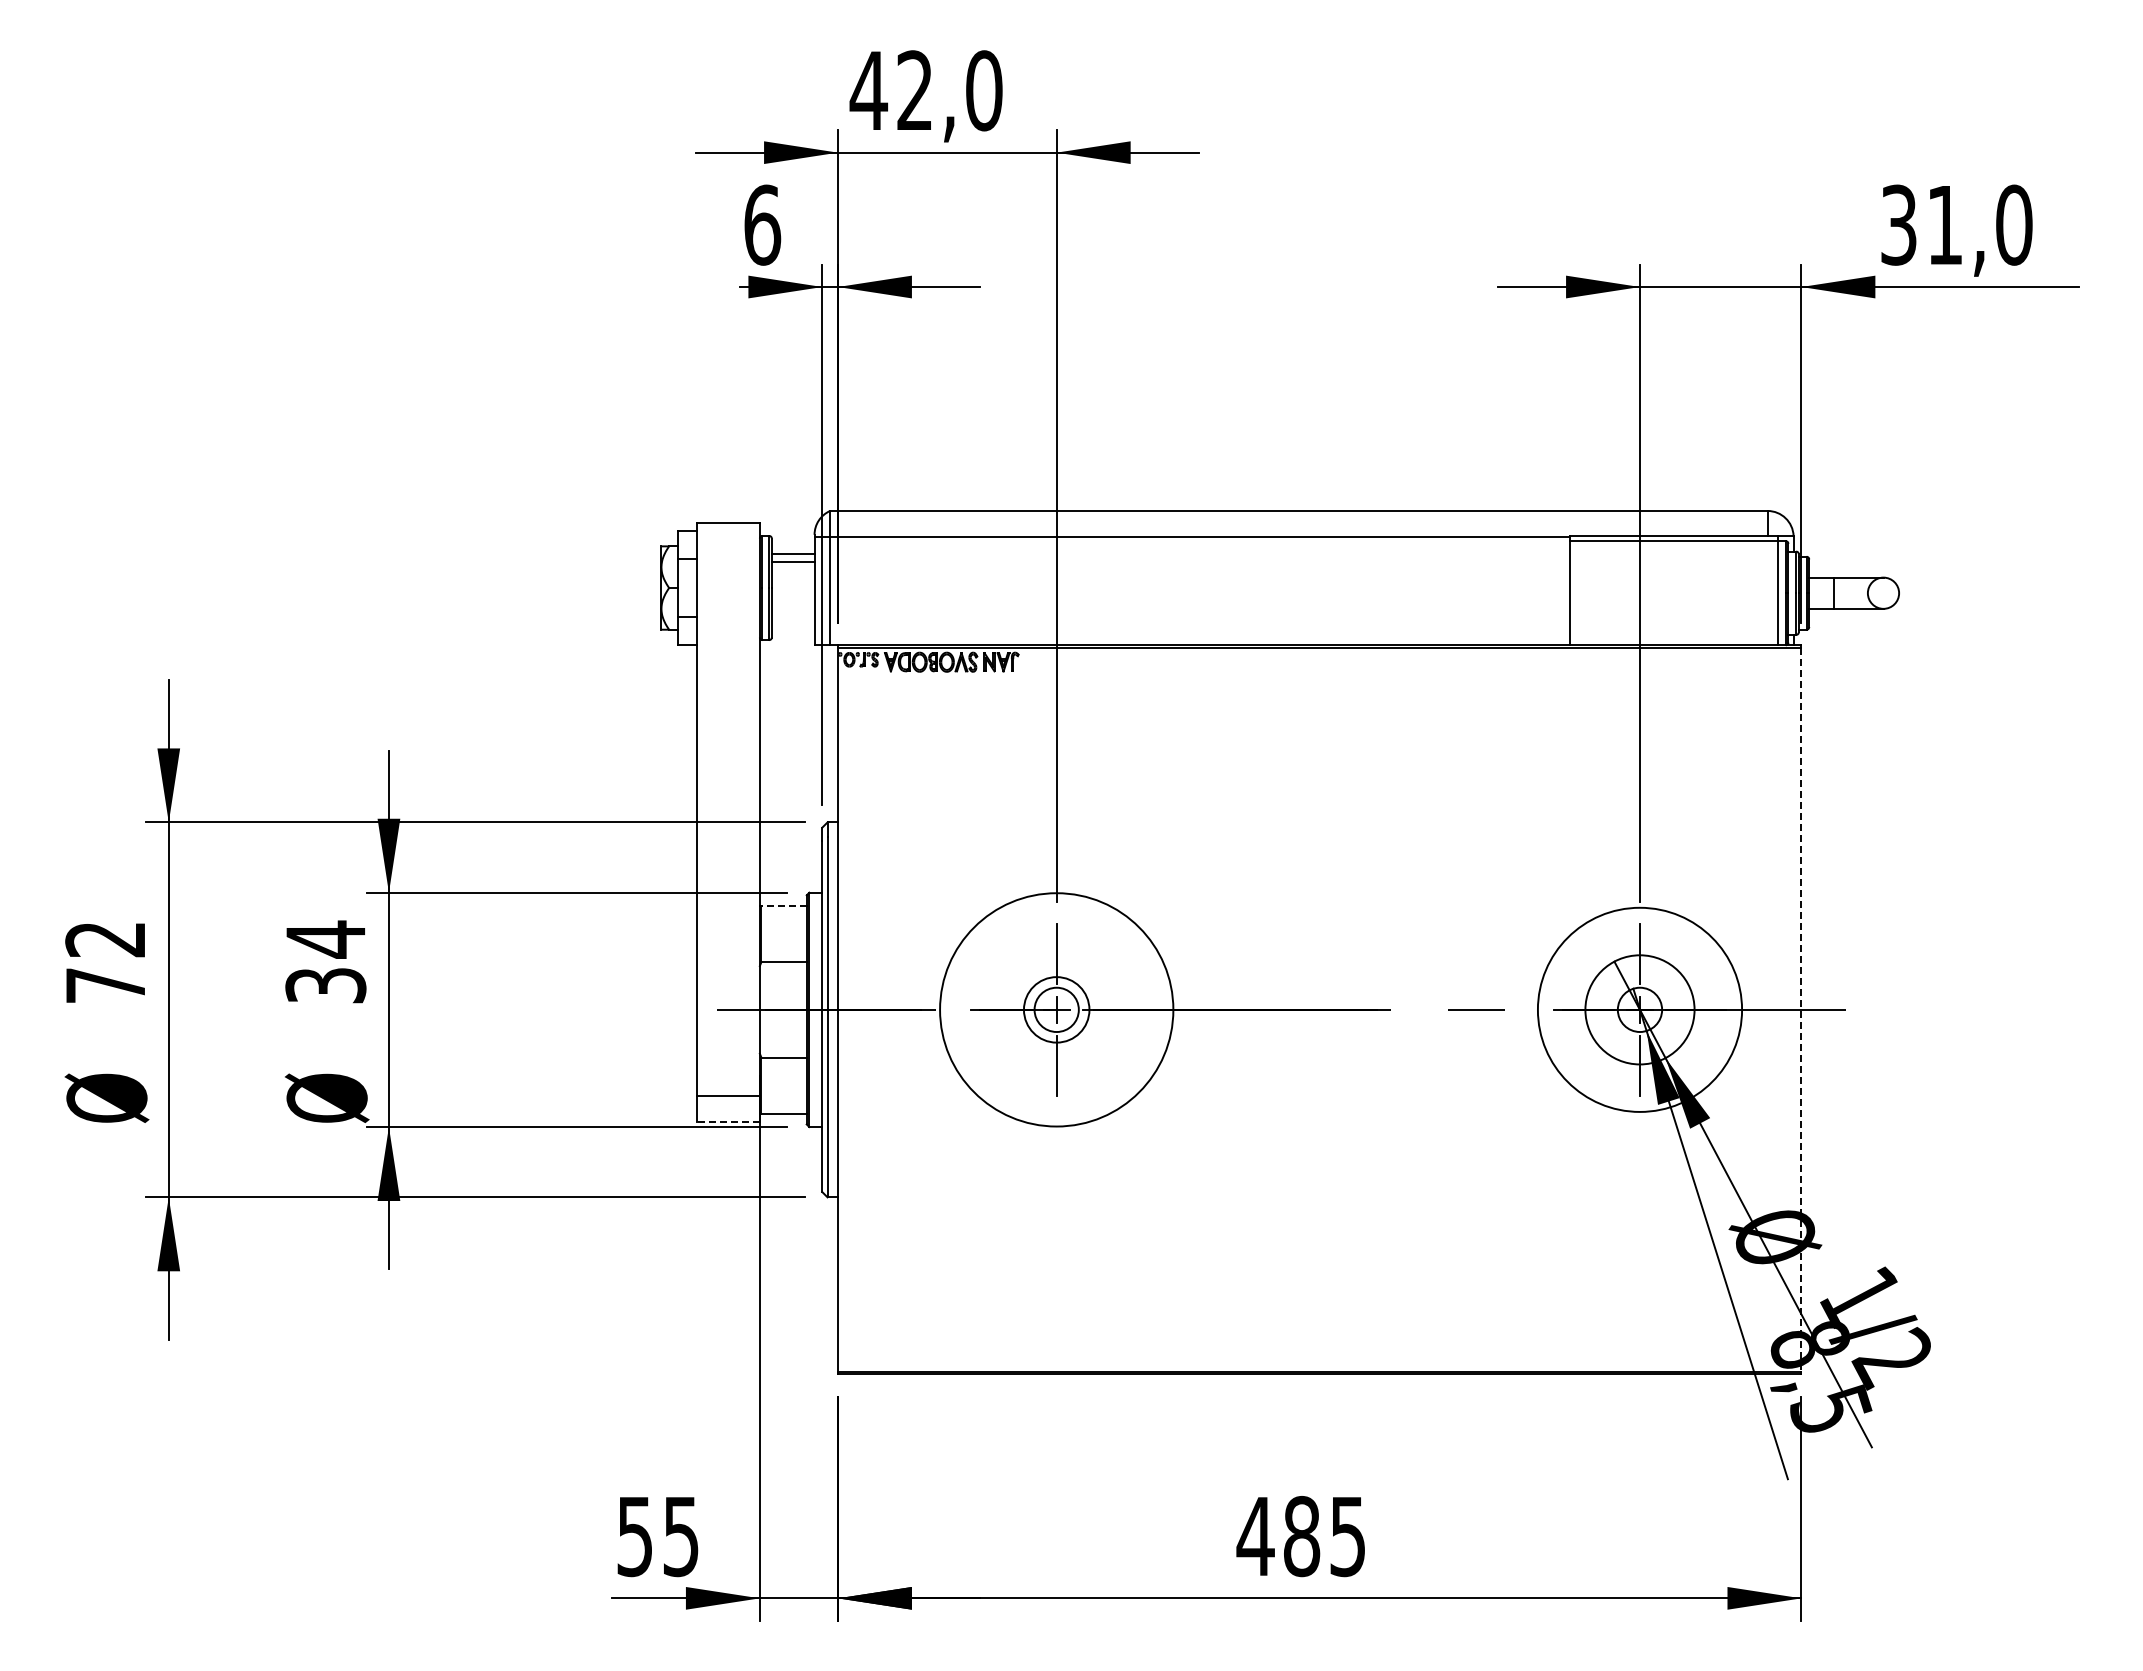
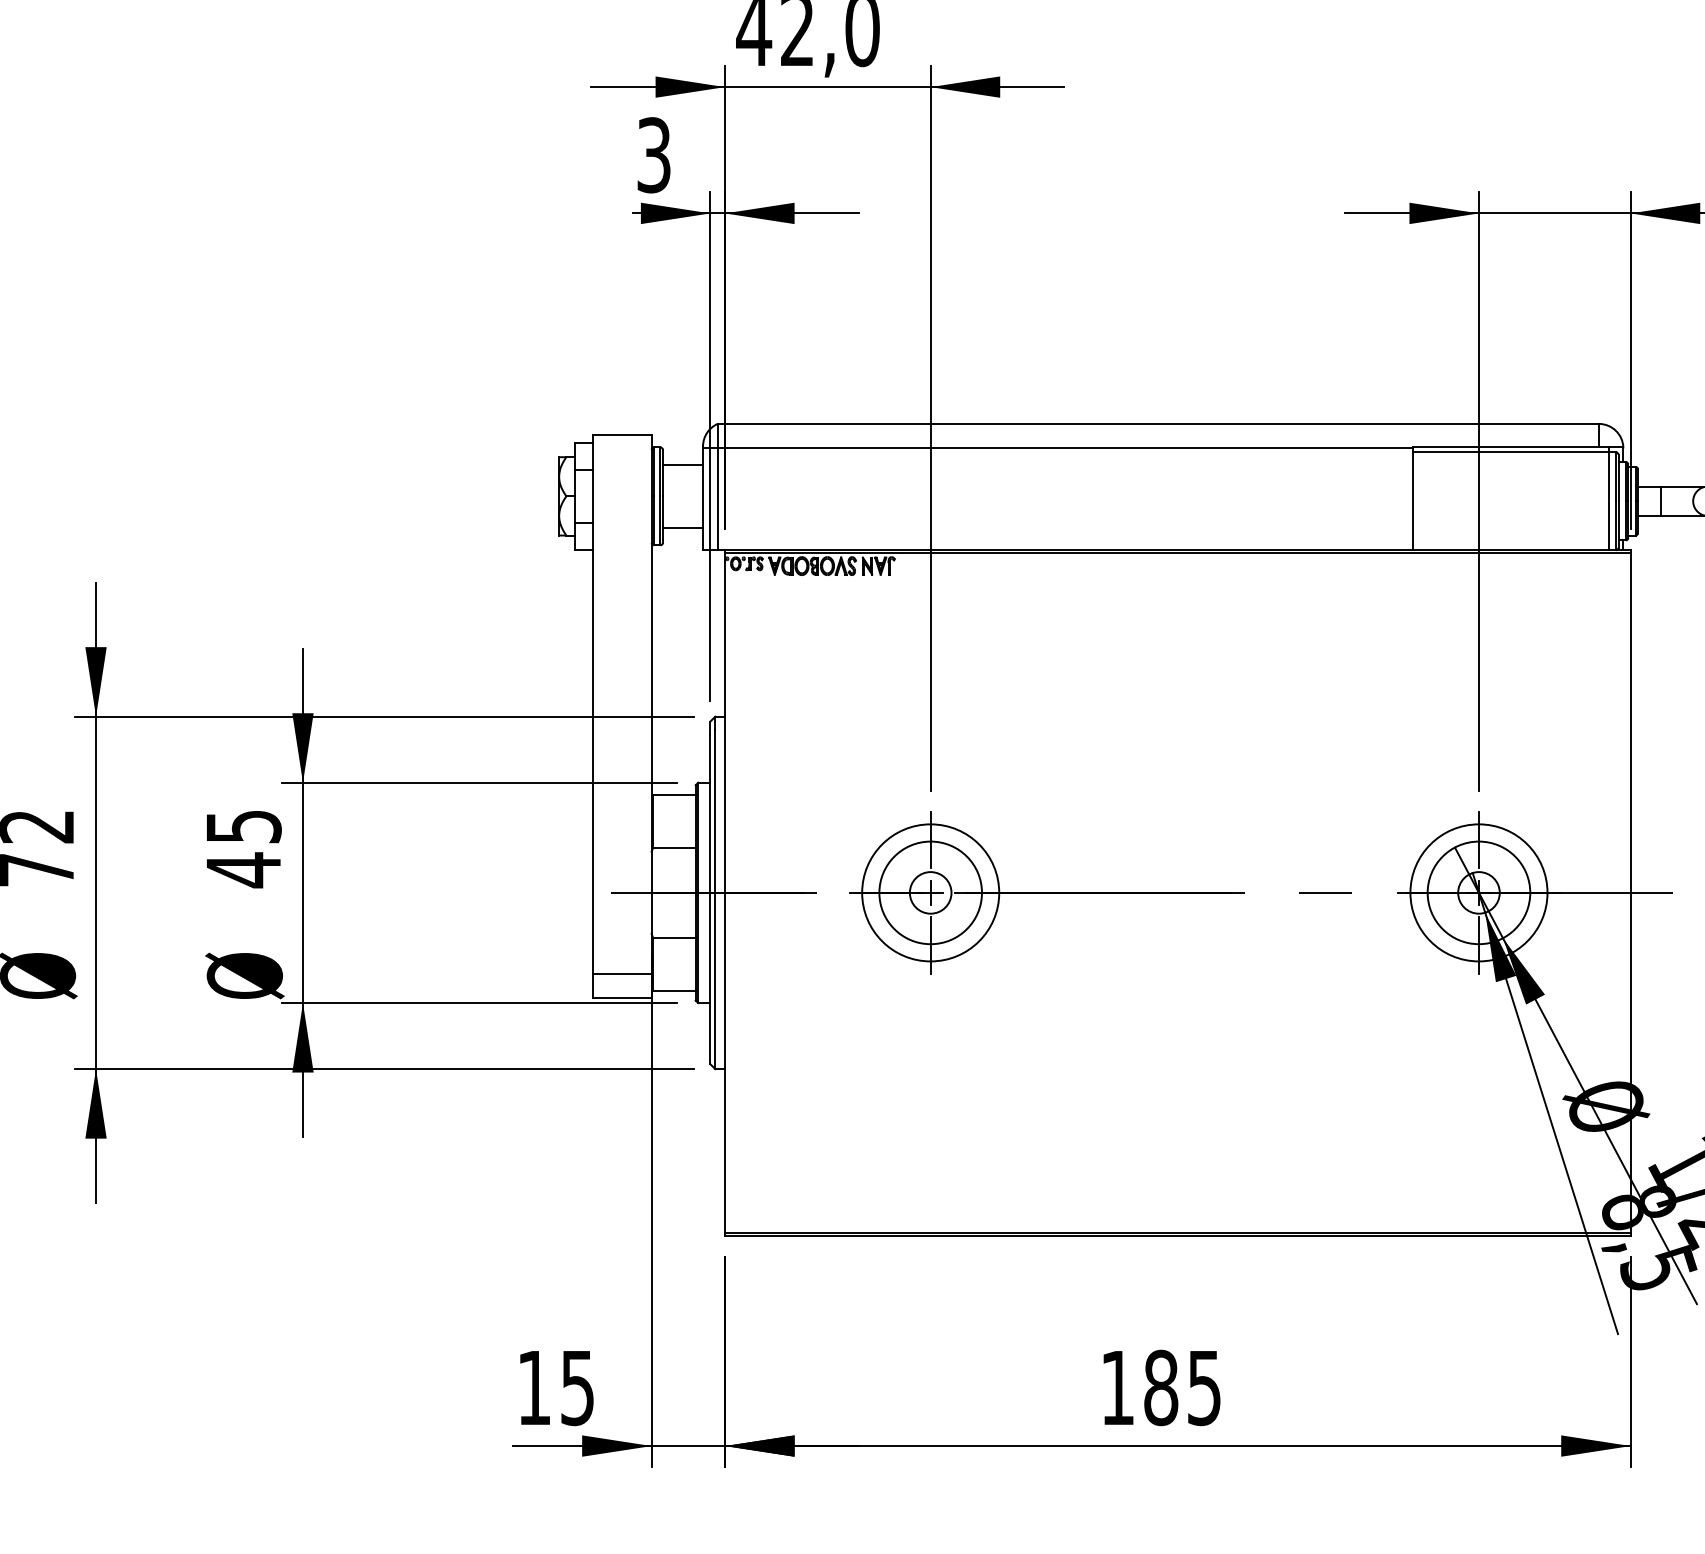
text: (762, 224) -> (654, 154), 6 -> 3
line: (792, 561) -> (682, 527), moved
line: (784, 905) -> (674, 794), dashed -> solid
text: (325, 962) -> (243, 848), 34 -> 45
circle: (1056, 1009) -> (930, 892), size x0.62
circle: (1056, 1009) -> (930, 892), size x1.67
circle: (1639, 1009) -> (1478, 892), size x0.71
line: (1801, 1009) -> (1630, 892), dashed -> solid
line: (728, 1121) -> (622, 997), dashed -> solid
text: (1255, 1536) -> (1117, 1387), 485 -> 185
text: (634, 1537) -> (533, 1388), 55 -> 15

